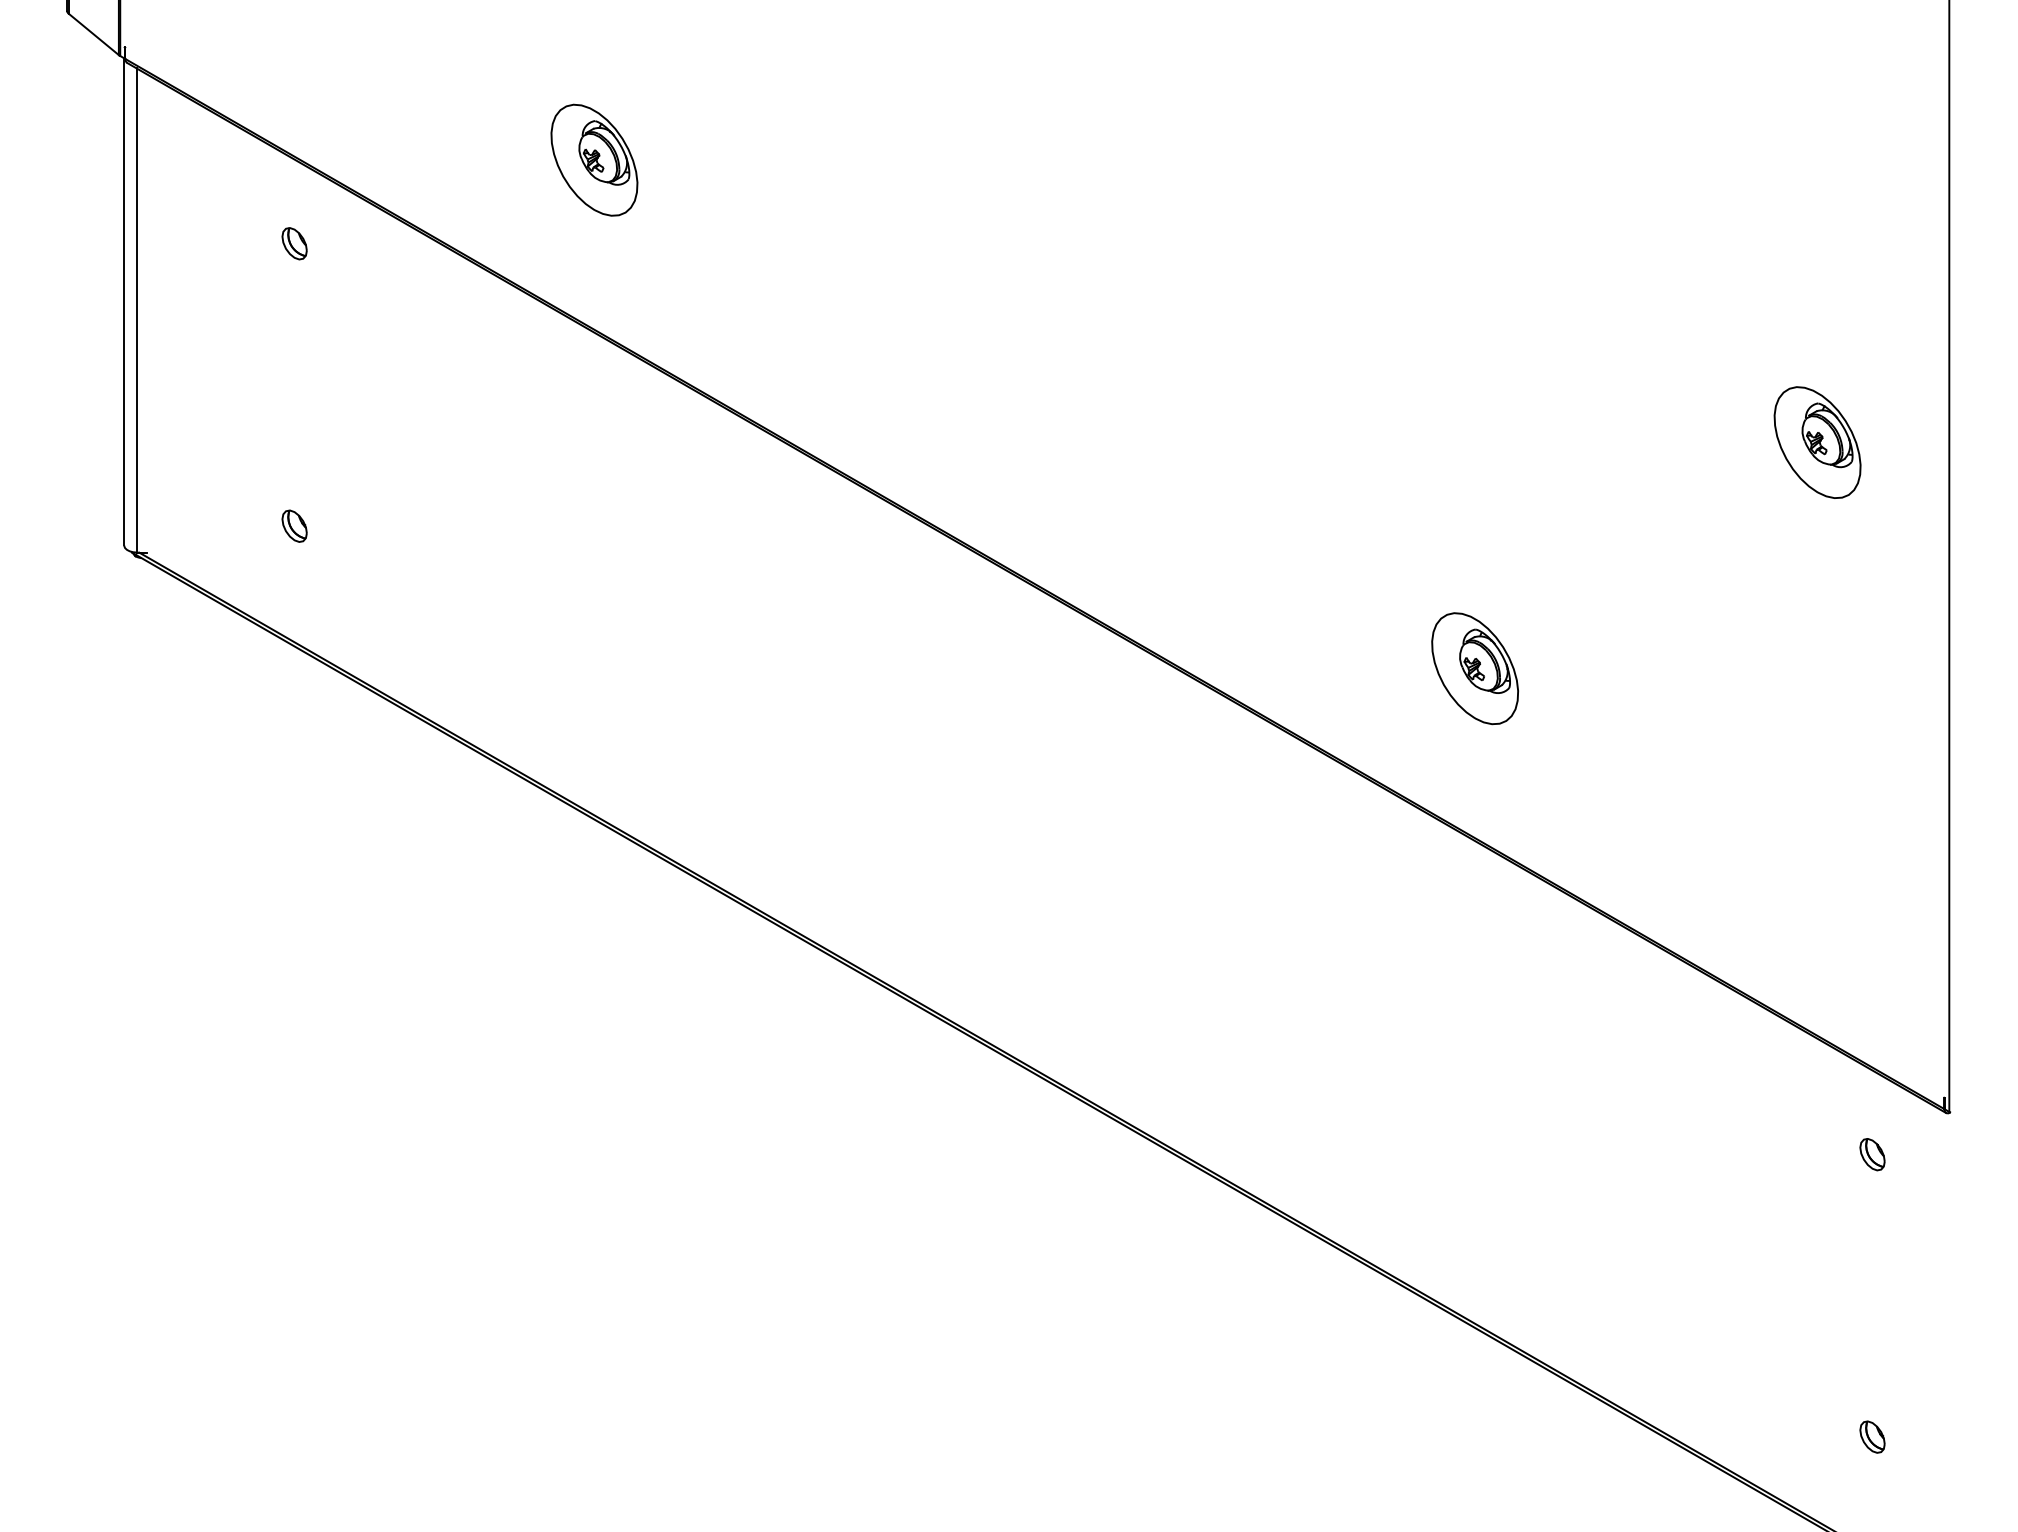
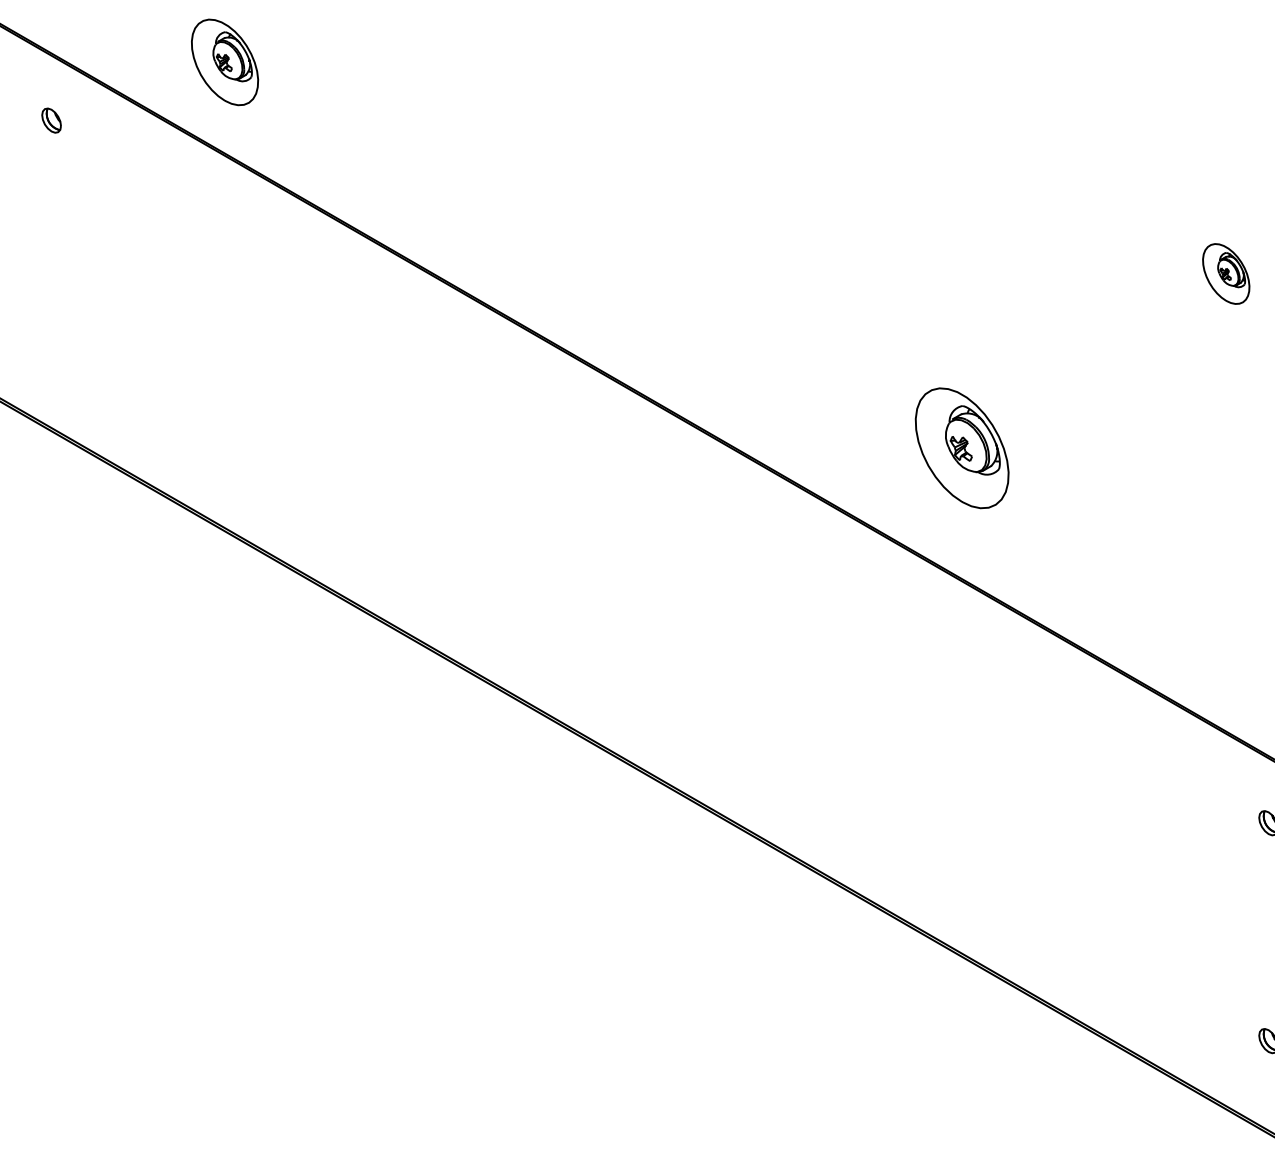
part: (594, 159) -> (225, 61), moved
part: (1817, 442) -> (1226, 273), size x0.7
part: (294, 525) -> (51, 337), removed
part: (1474, 668) -> (961, 448), size x1.4

